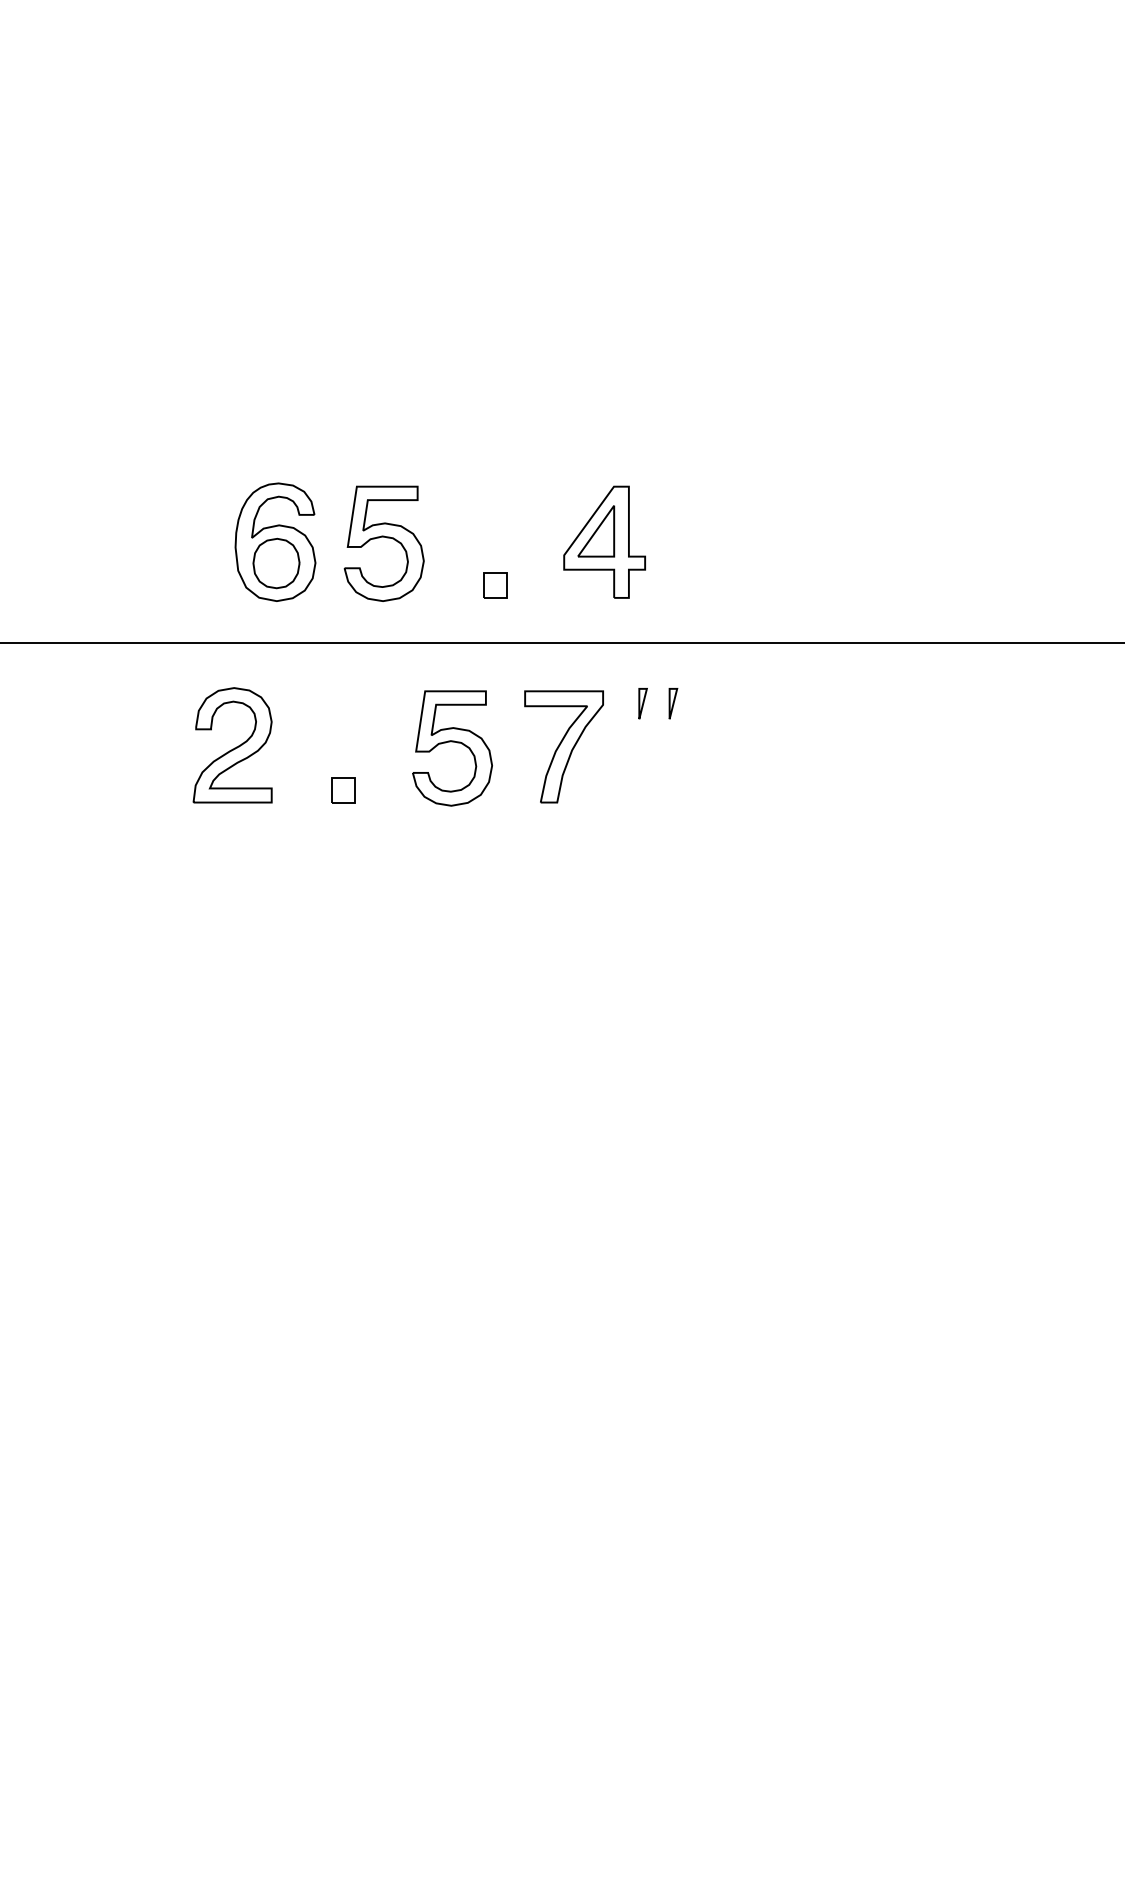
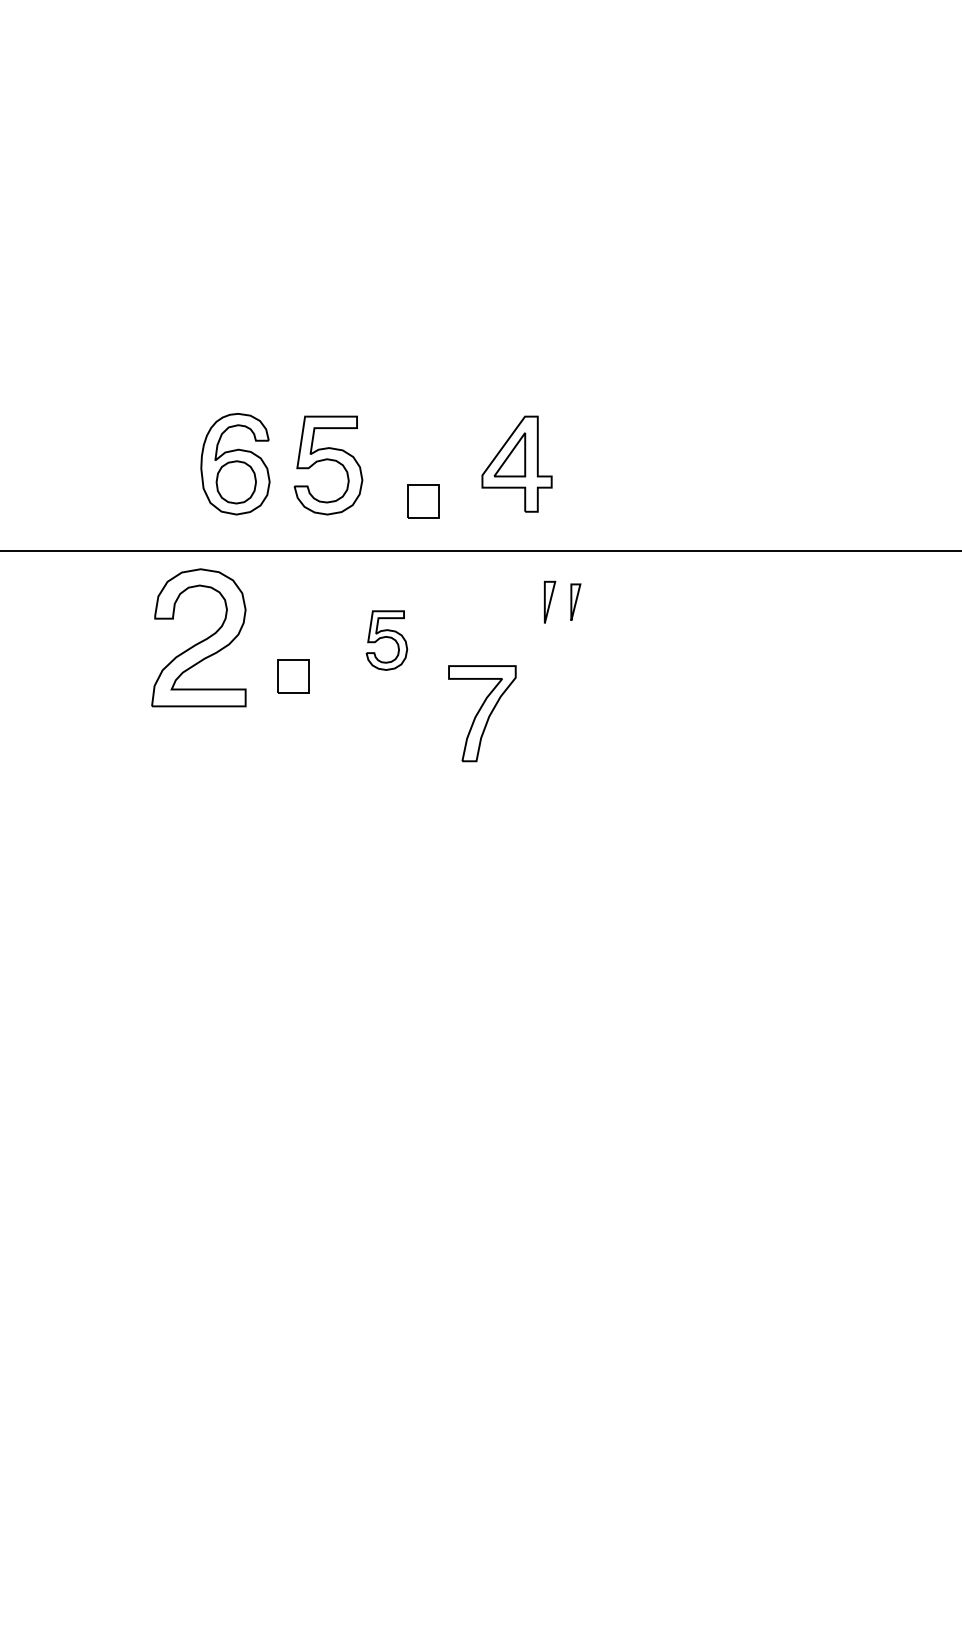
part: (495, 585) -> (423, 501), size x1.6
part: (642, 703) -> (549, 602), size x1.6
part: (673, 703) -> (575, 602), size x1.4
part: (232, 745) -> (198, 638), size x1.4
part: (563, 746) -> (481, 713), moved
part: (452, 748) -> (386, 640), size x0.6
part: (343, 790) -> (293, 676), size x1.6

